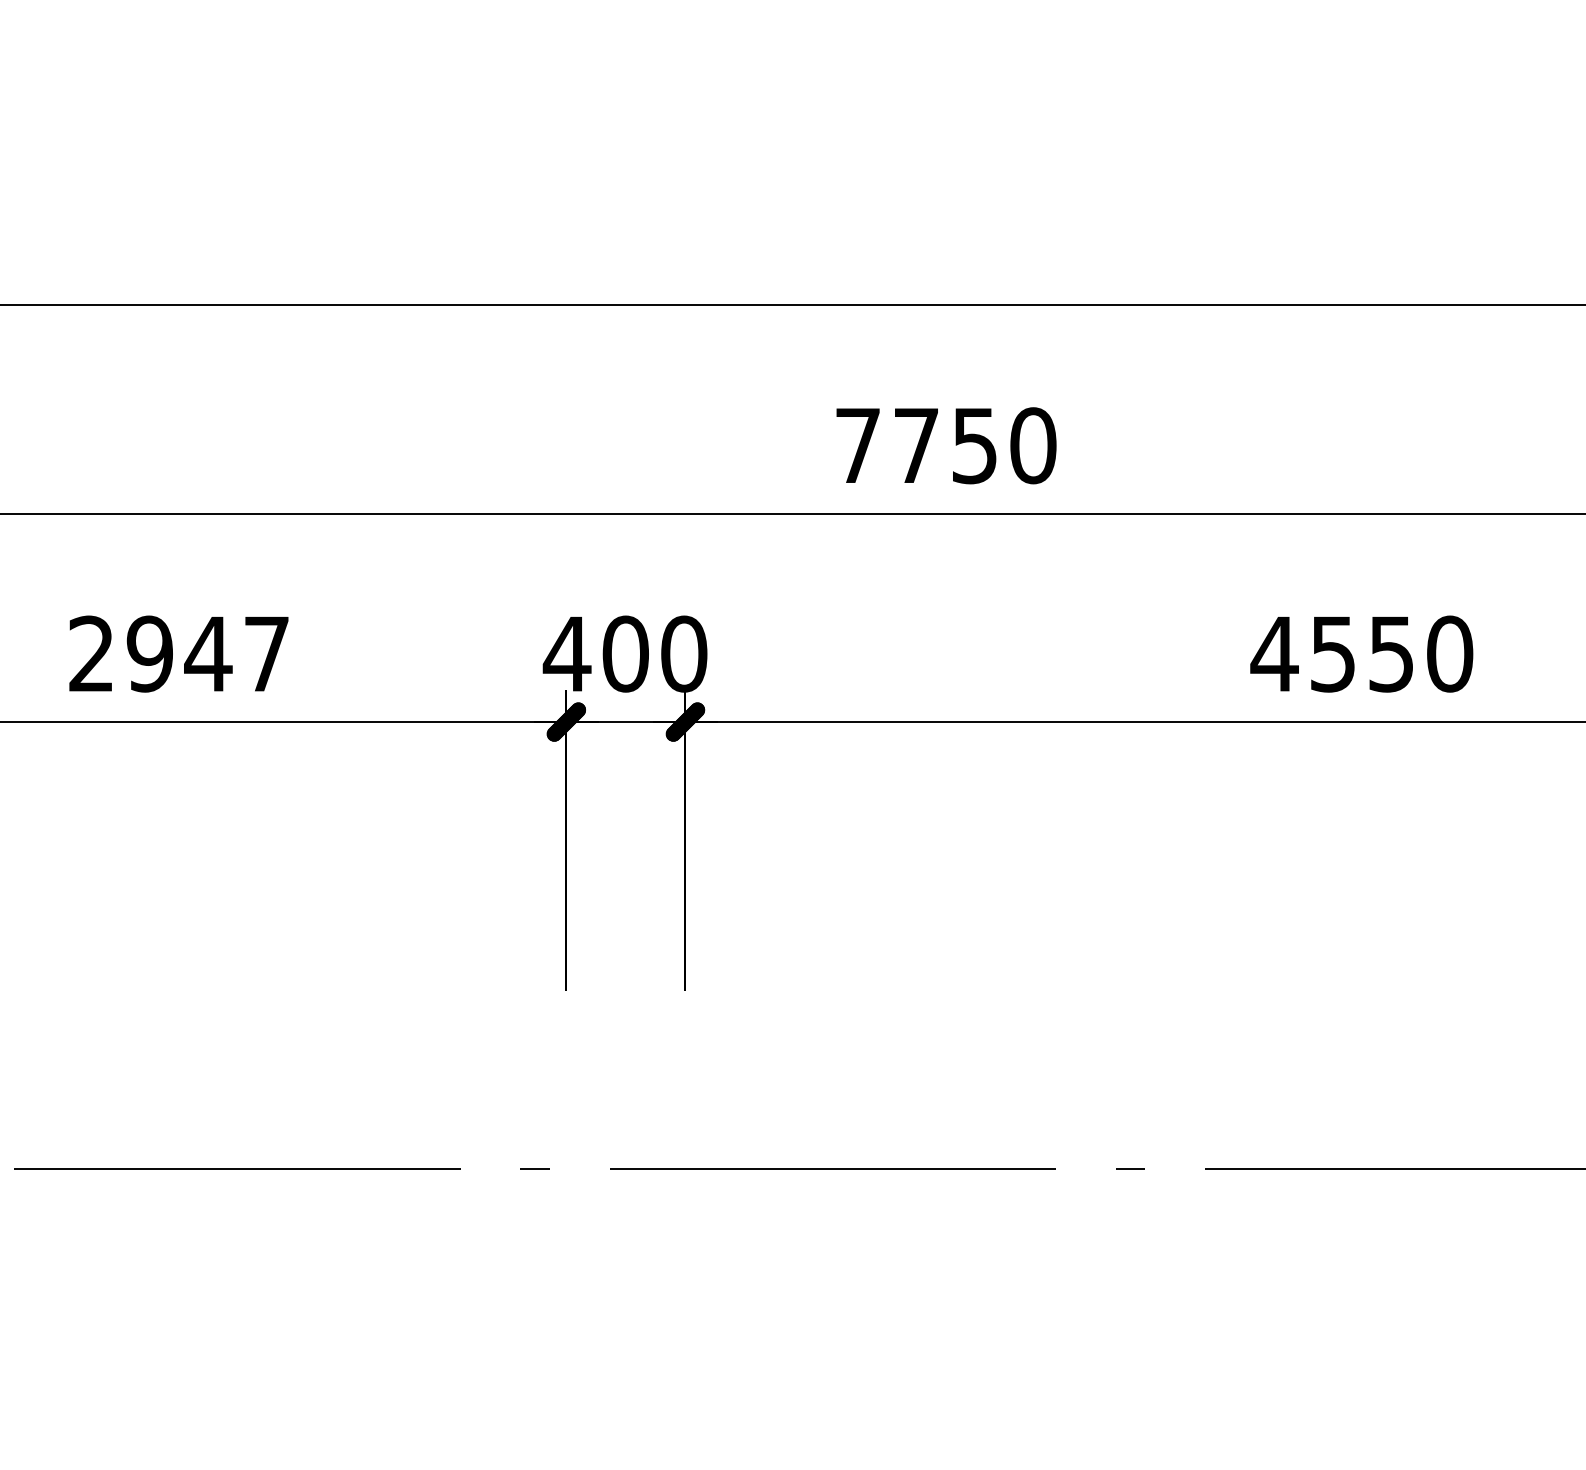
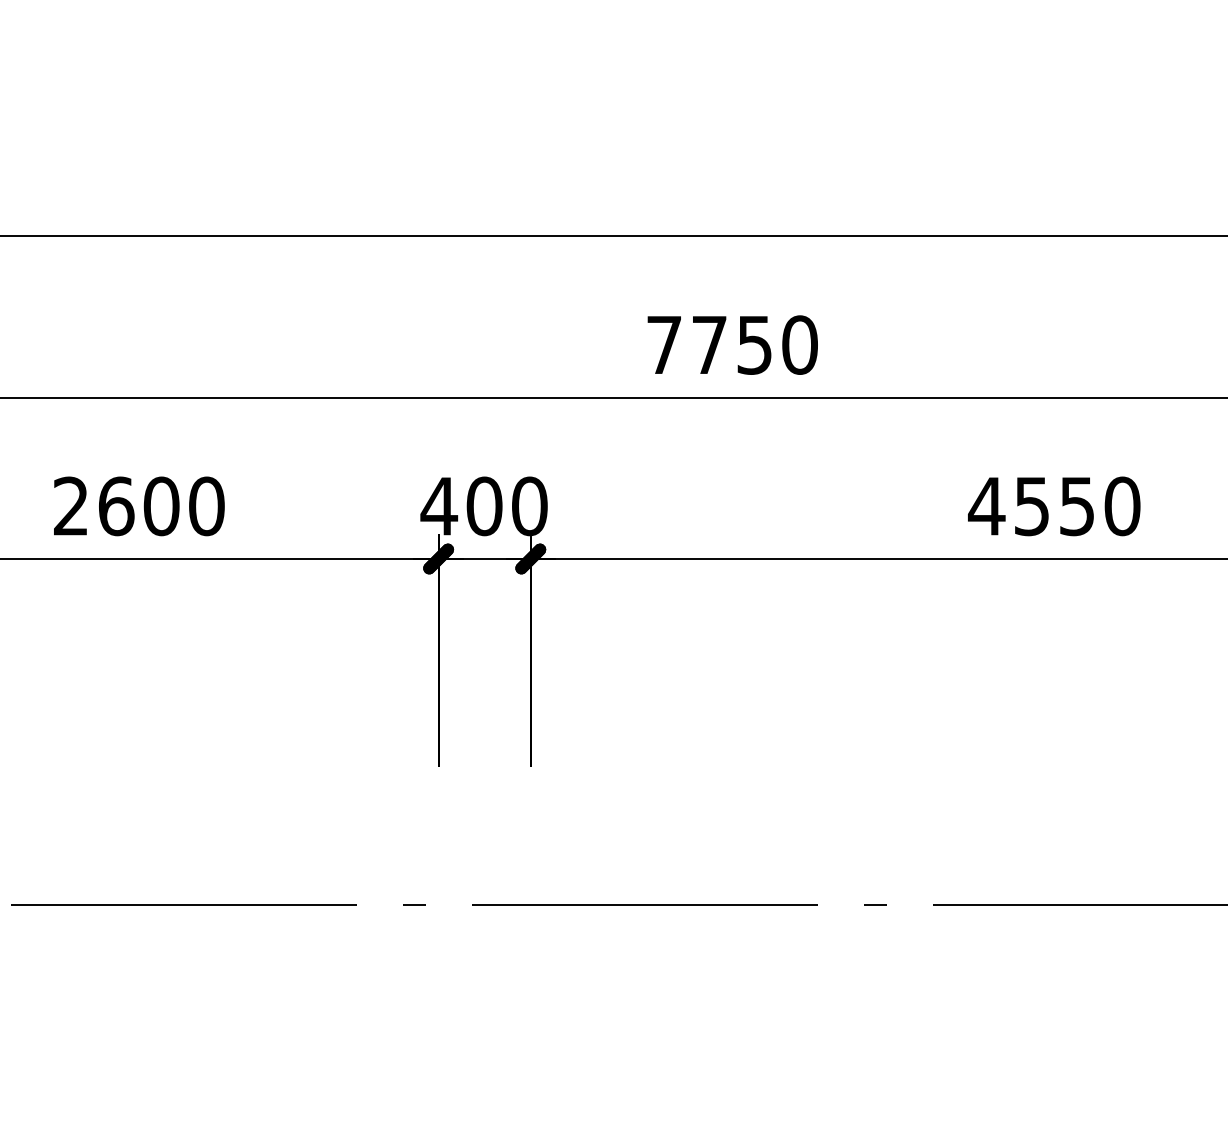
text: (208, 653) -> (161, 505), 2947 -> 2600

